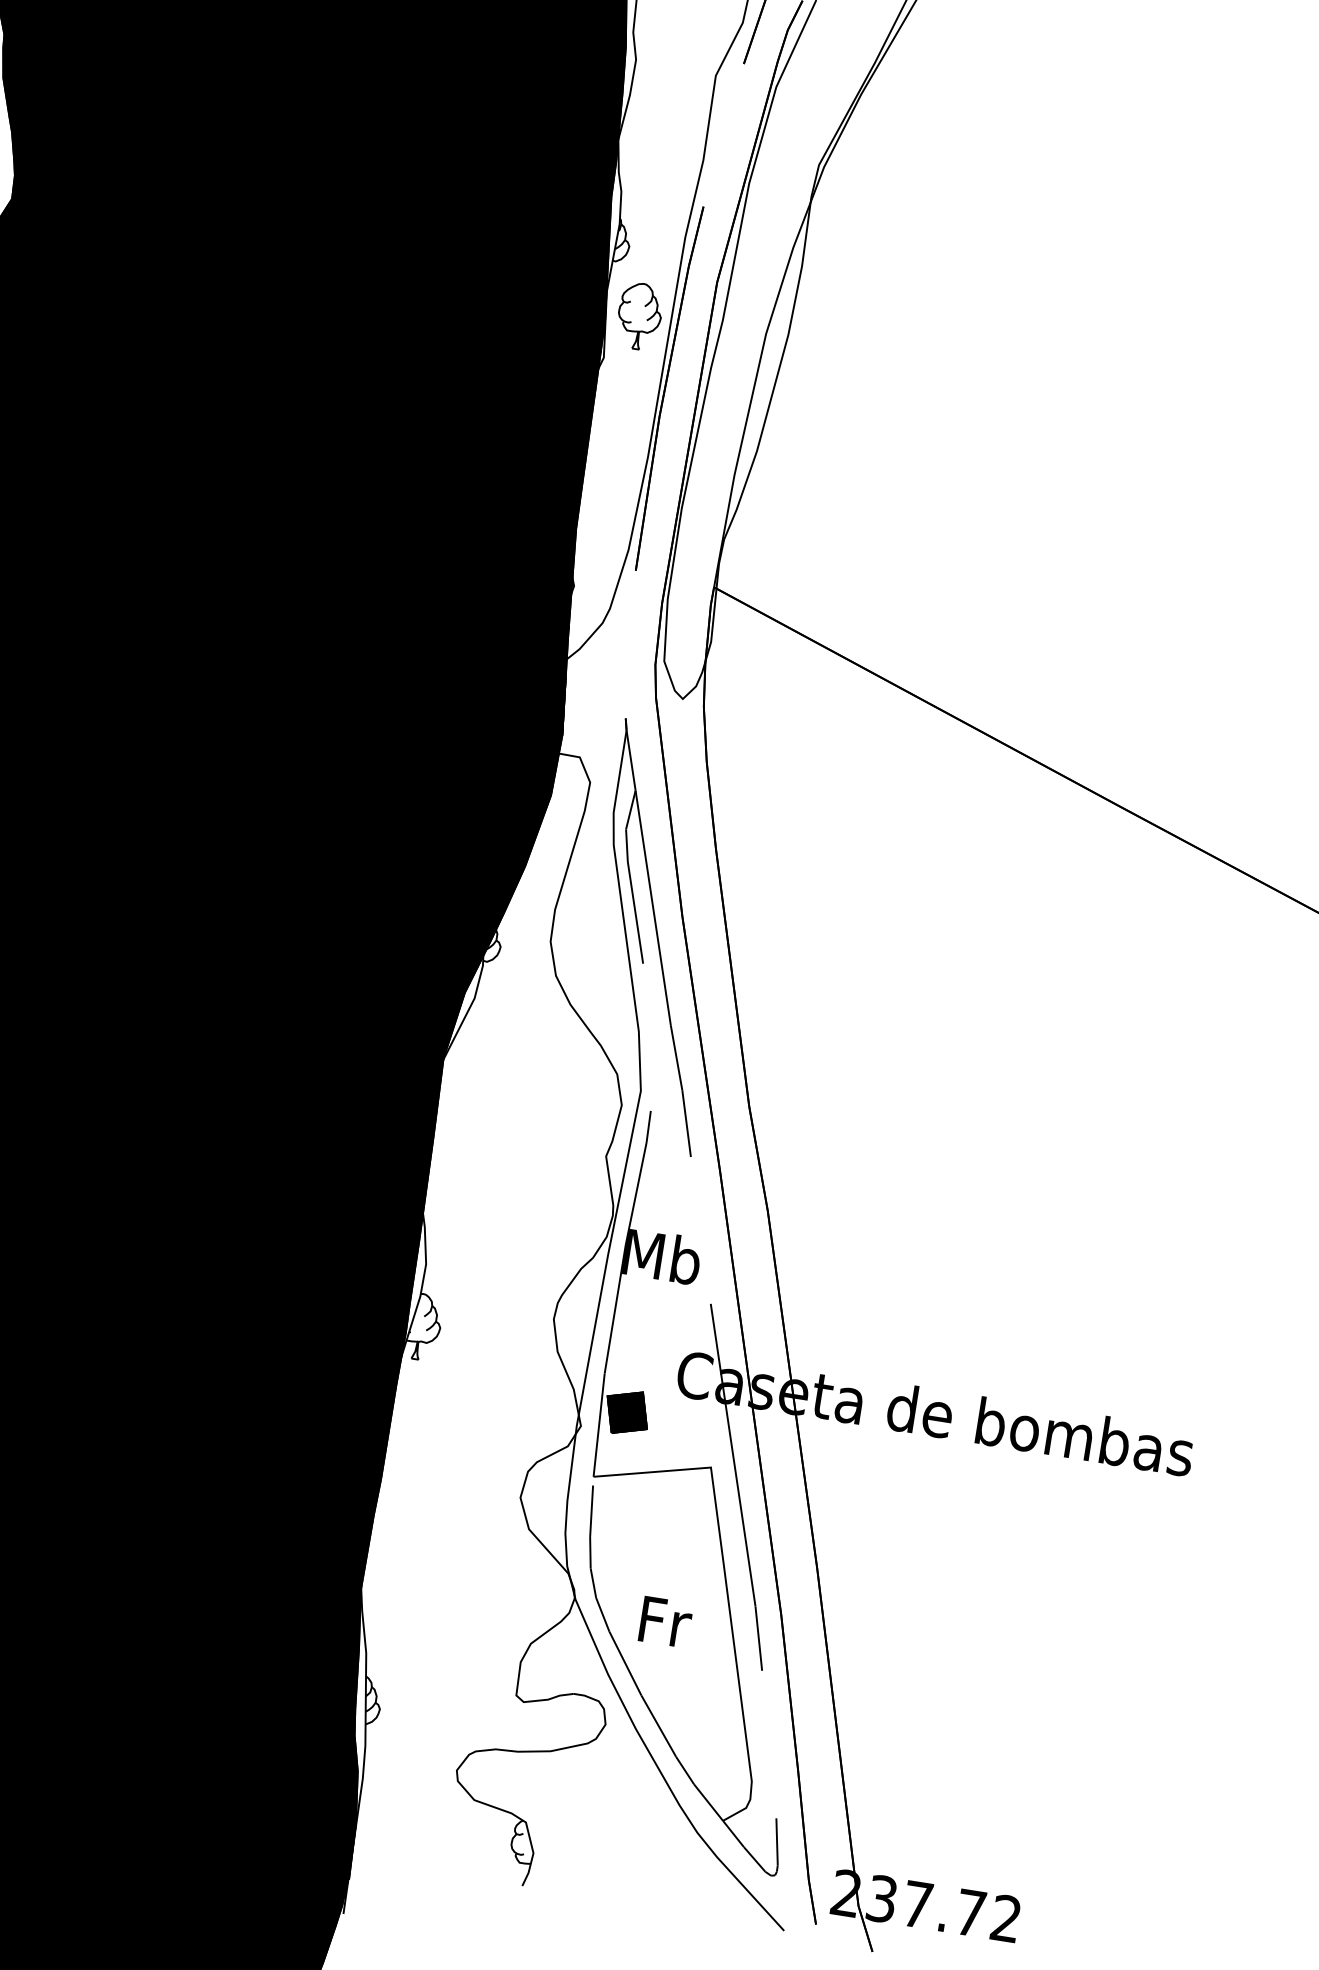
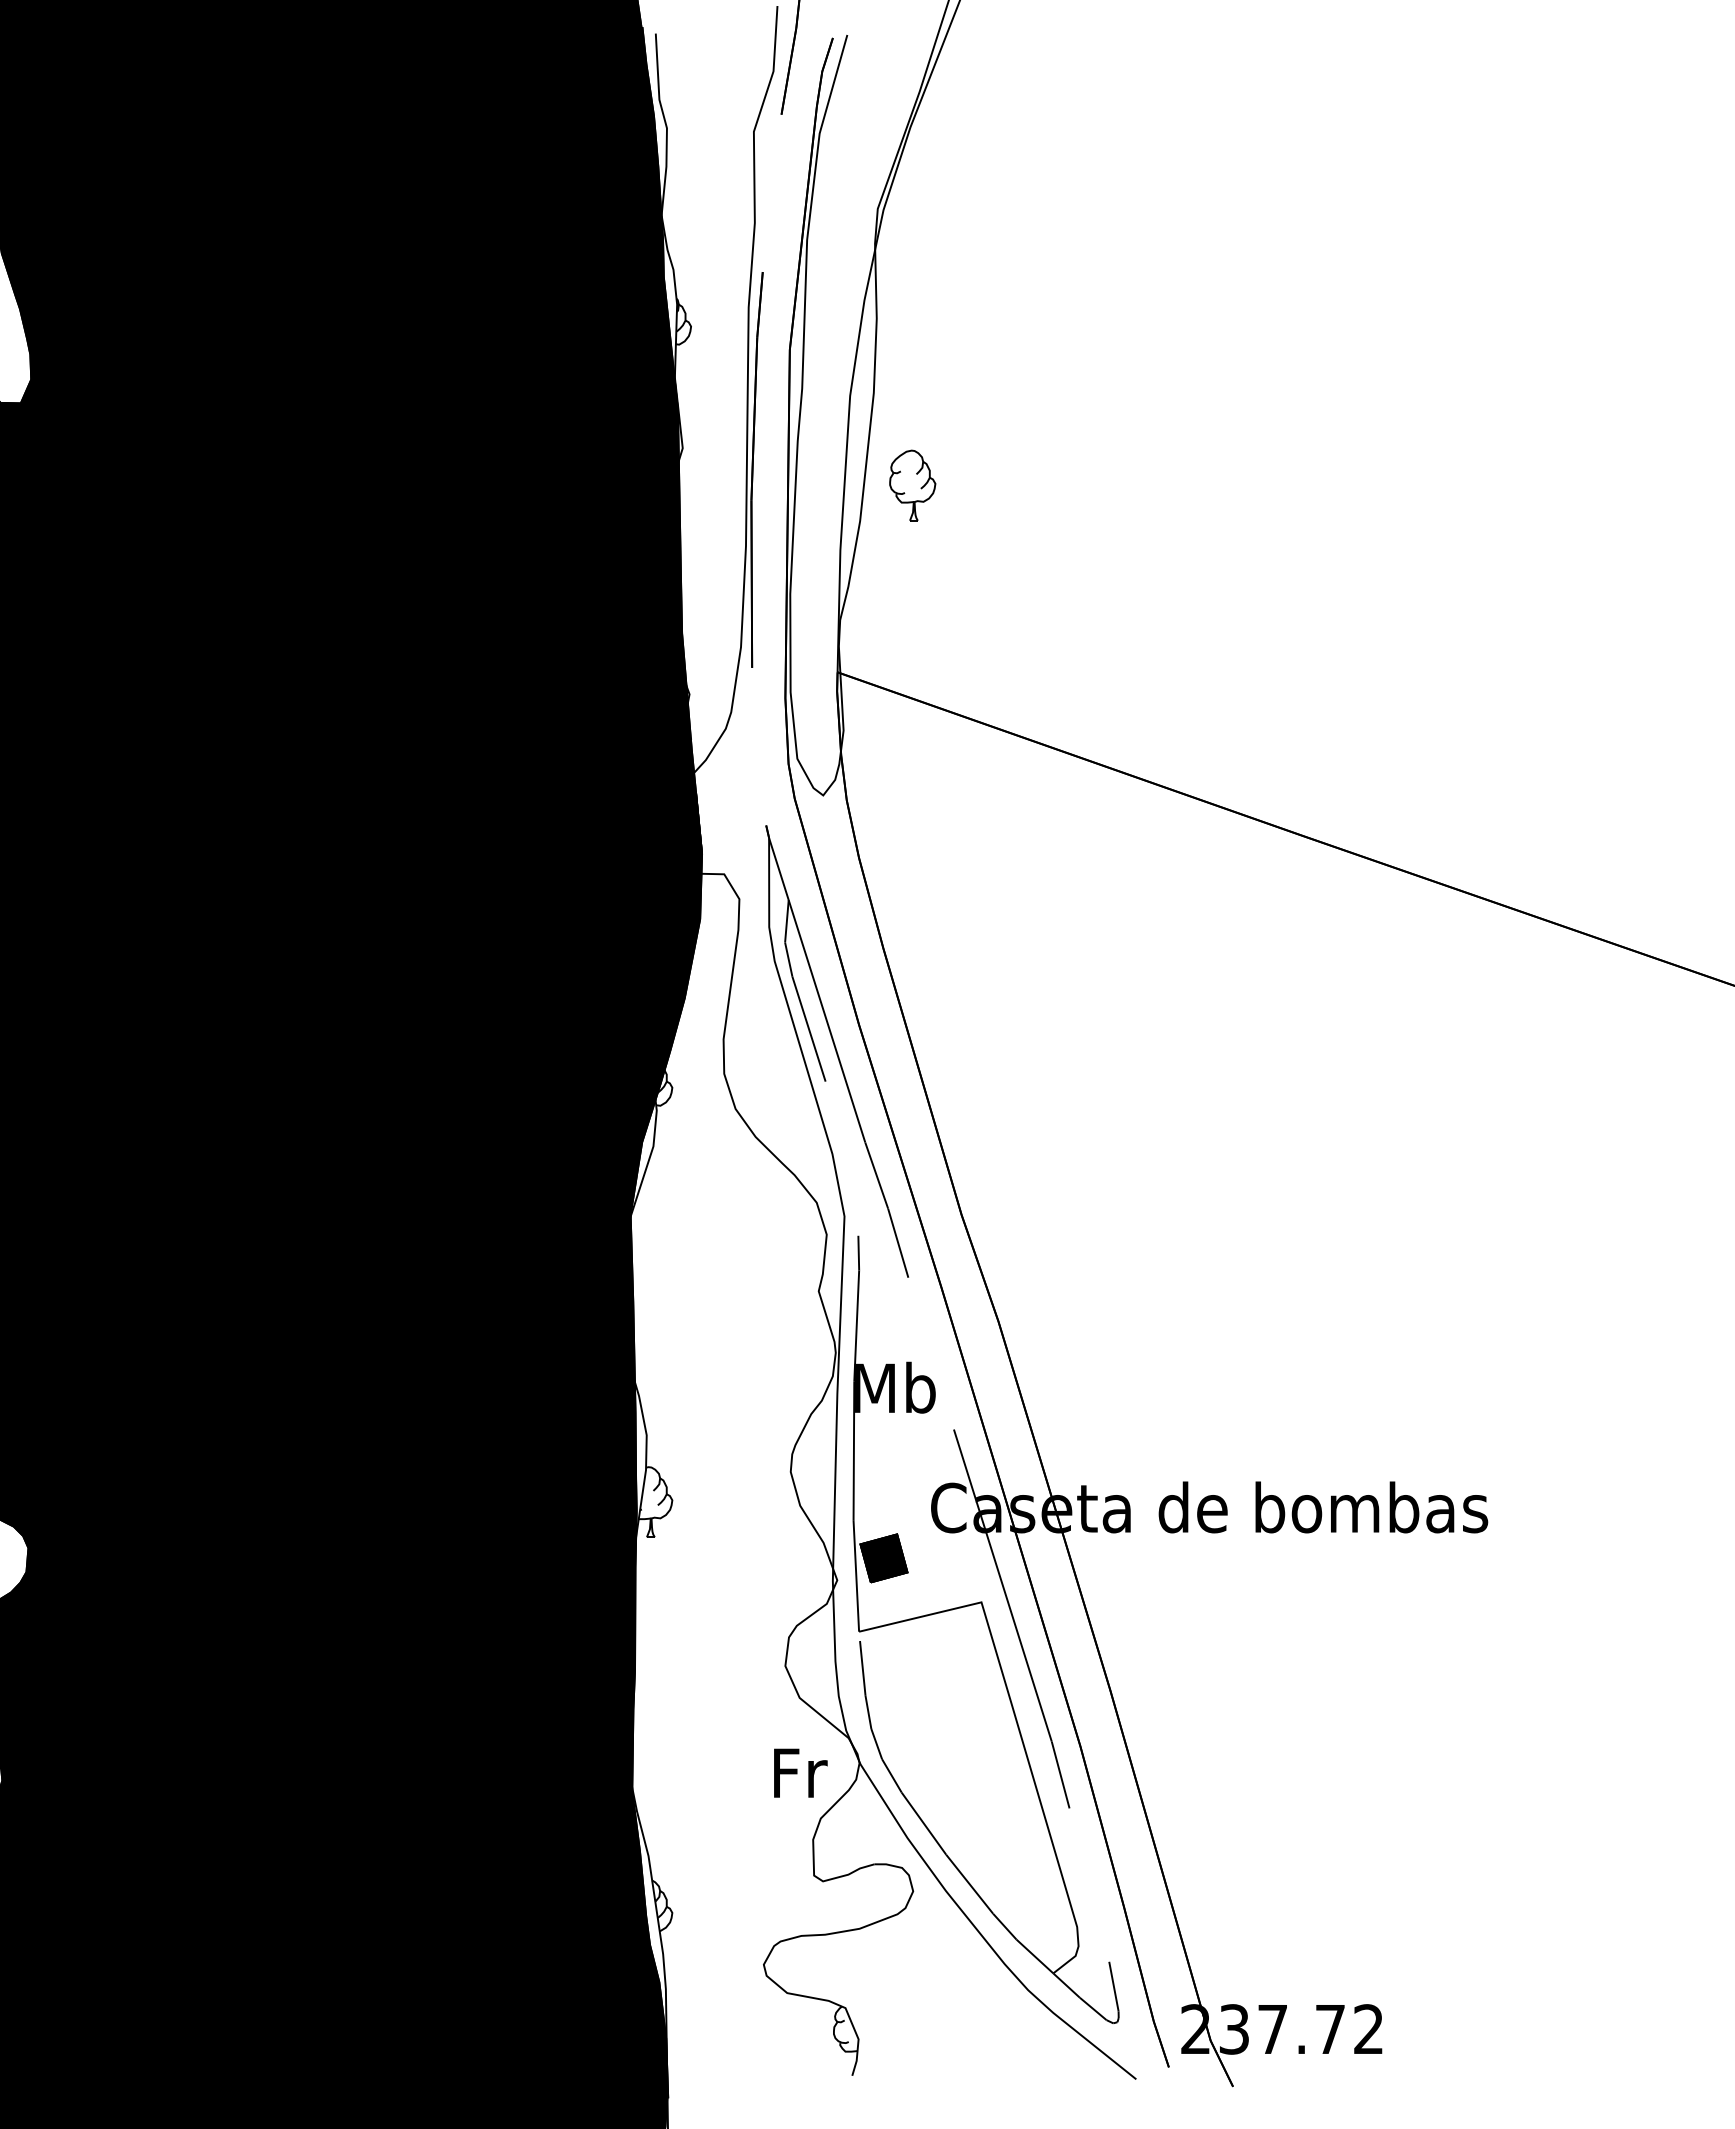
part: (639, 316) -> (912, 485), moved
text: (665, 1621) -> (800, 1772), moved

